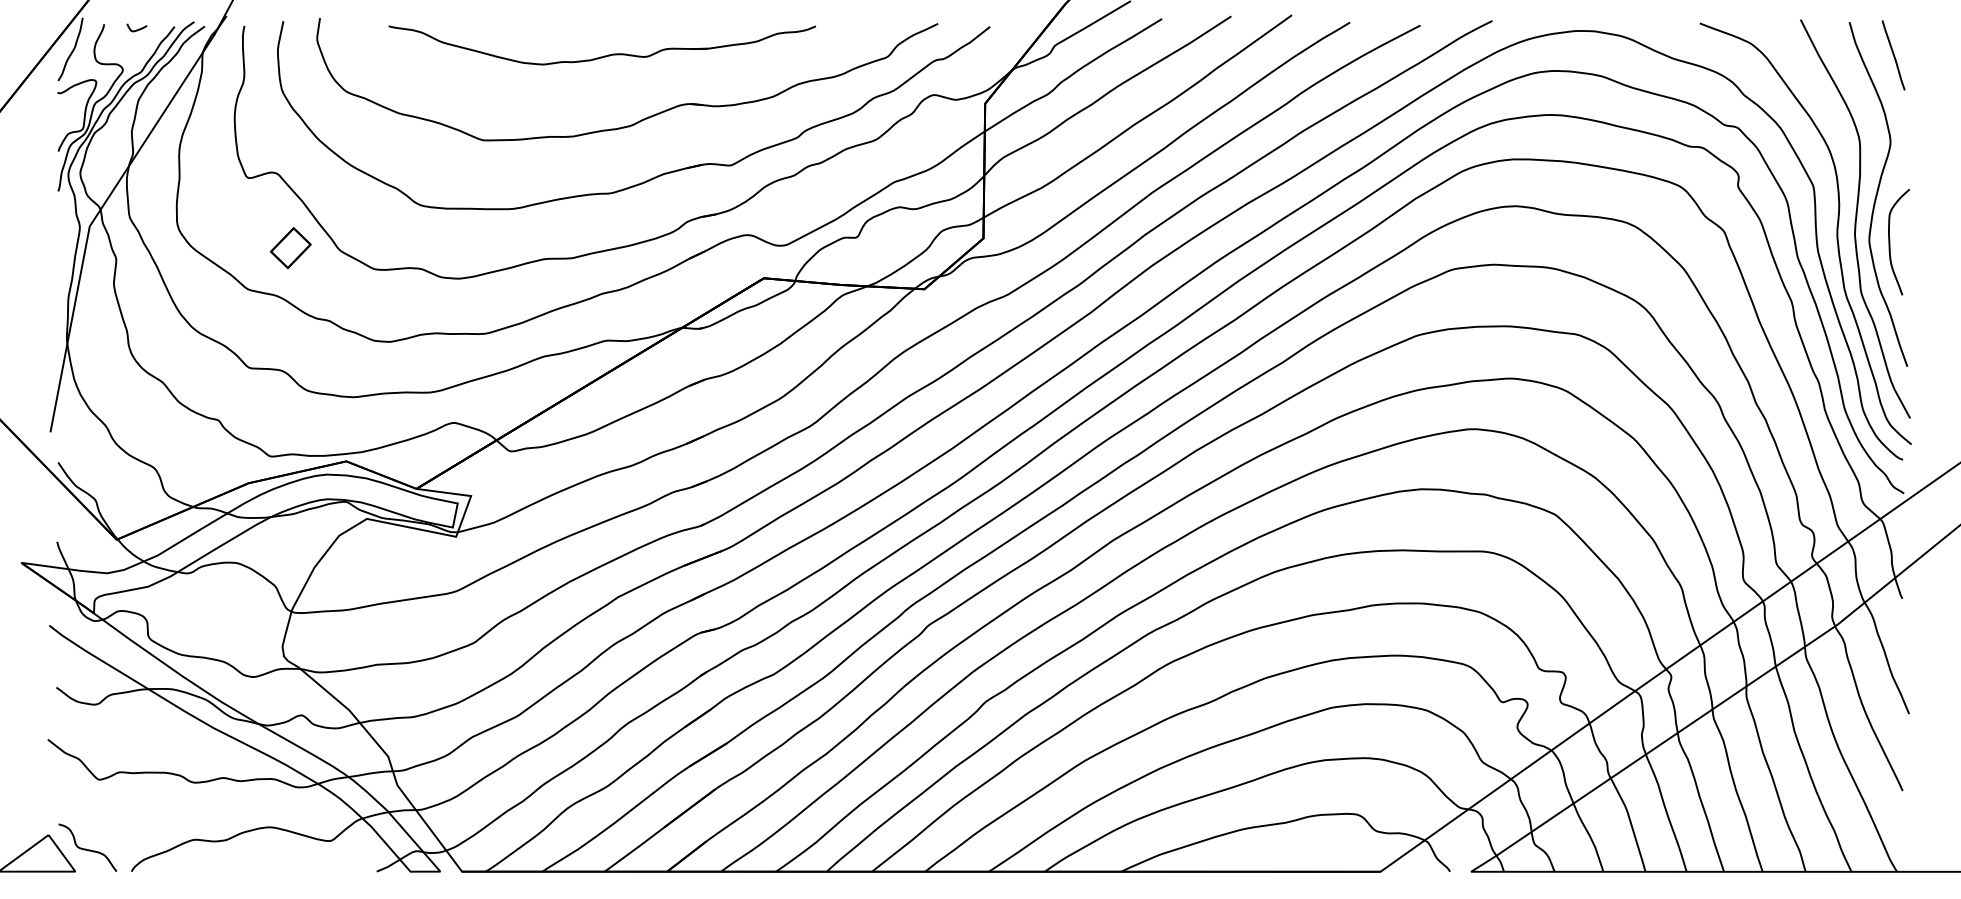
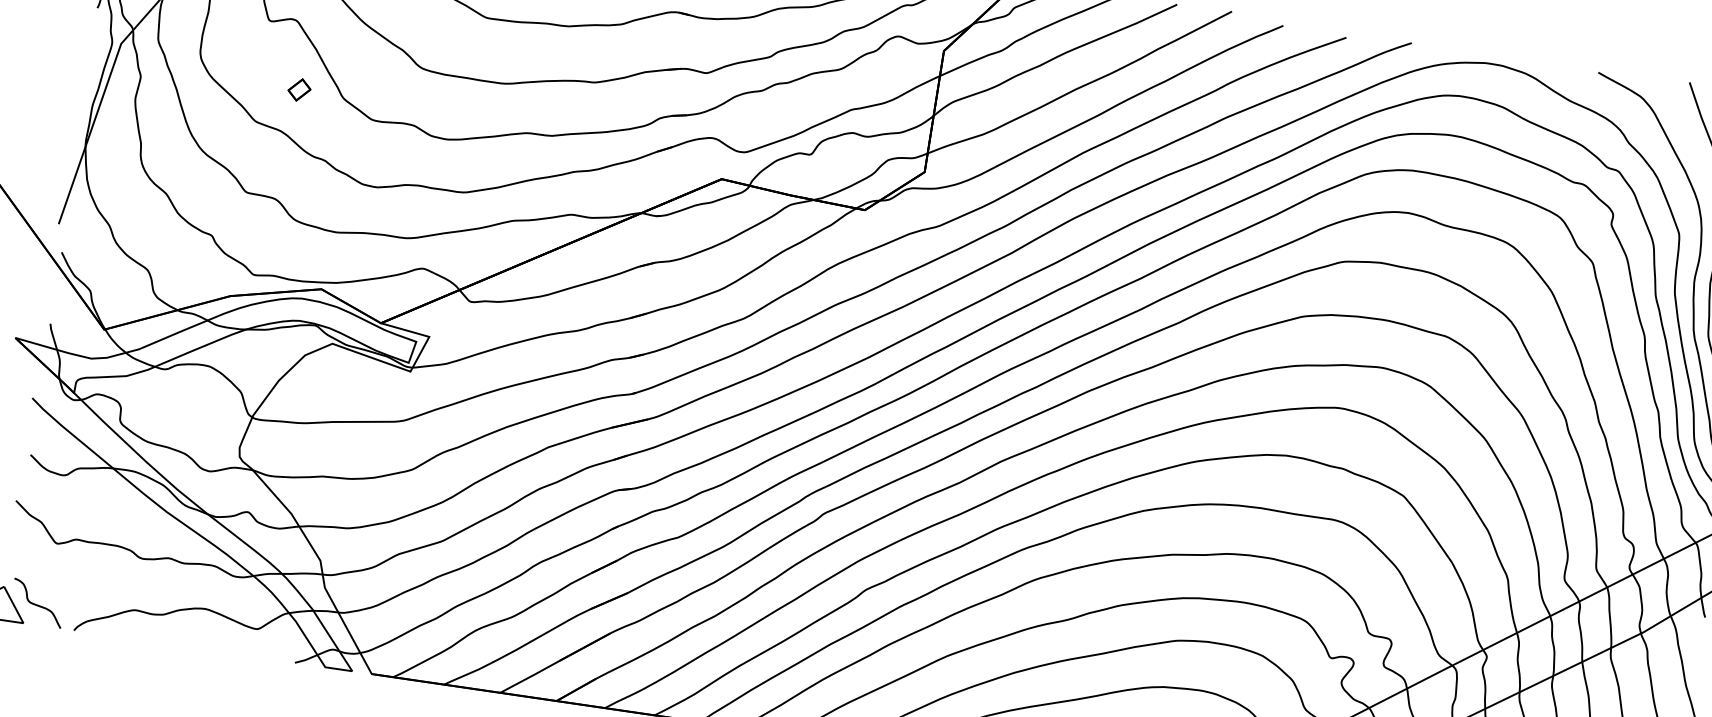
part: (290, 248) -> (299, 90), size x0.6

